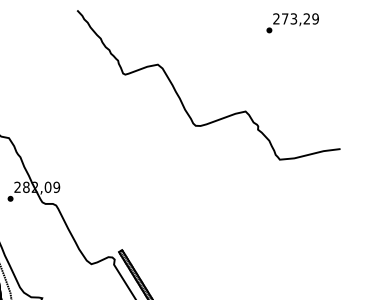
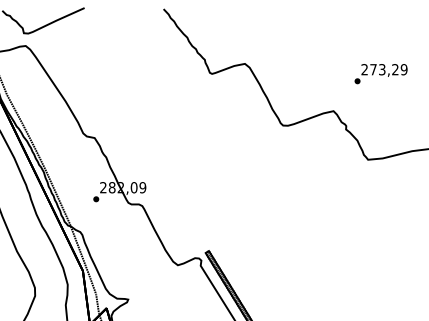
text: (292, 23) -> (380, 74), moved

